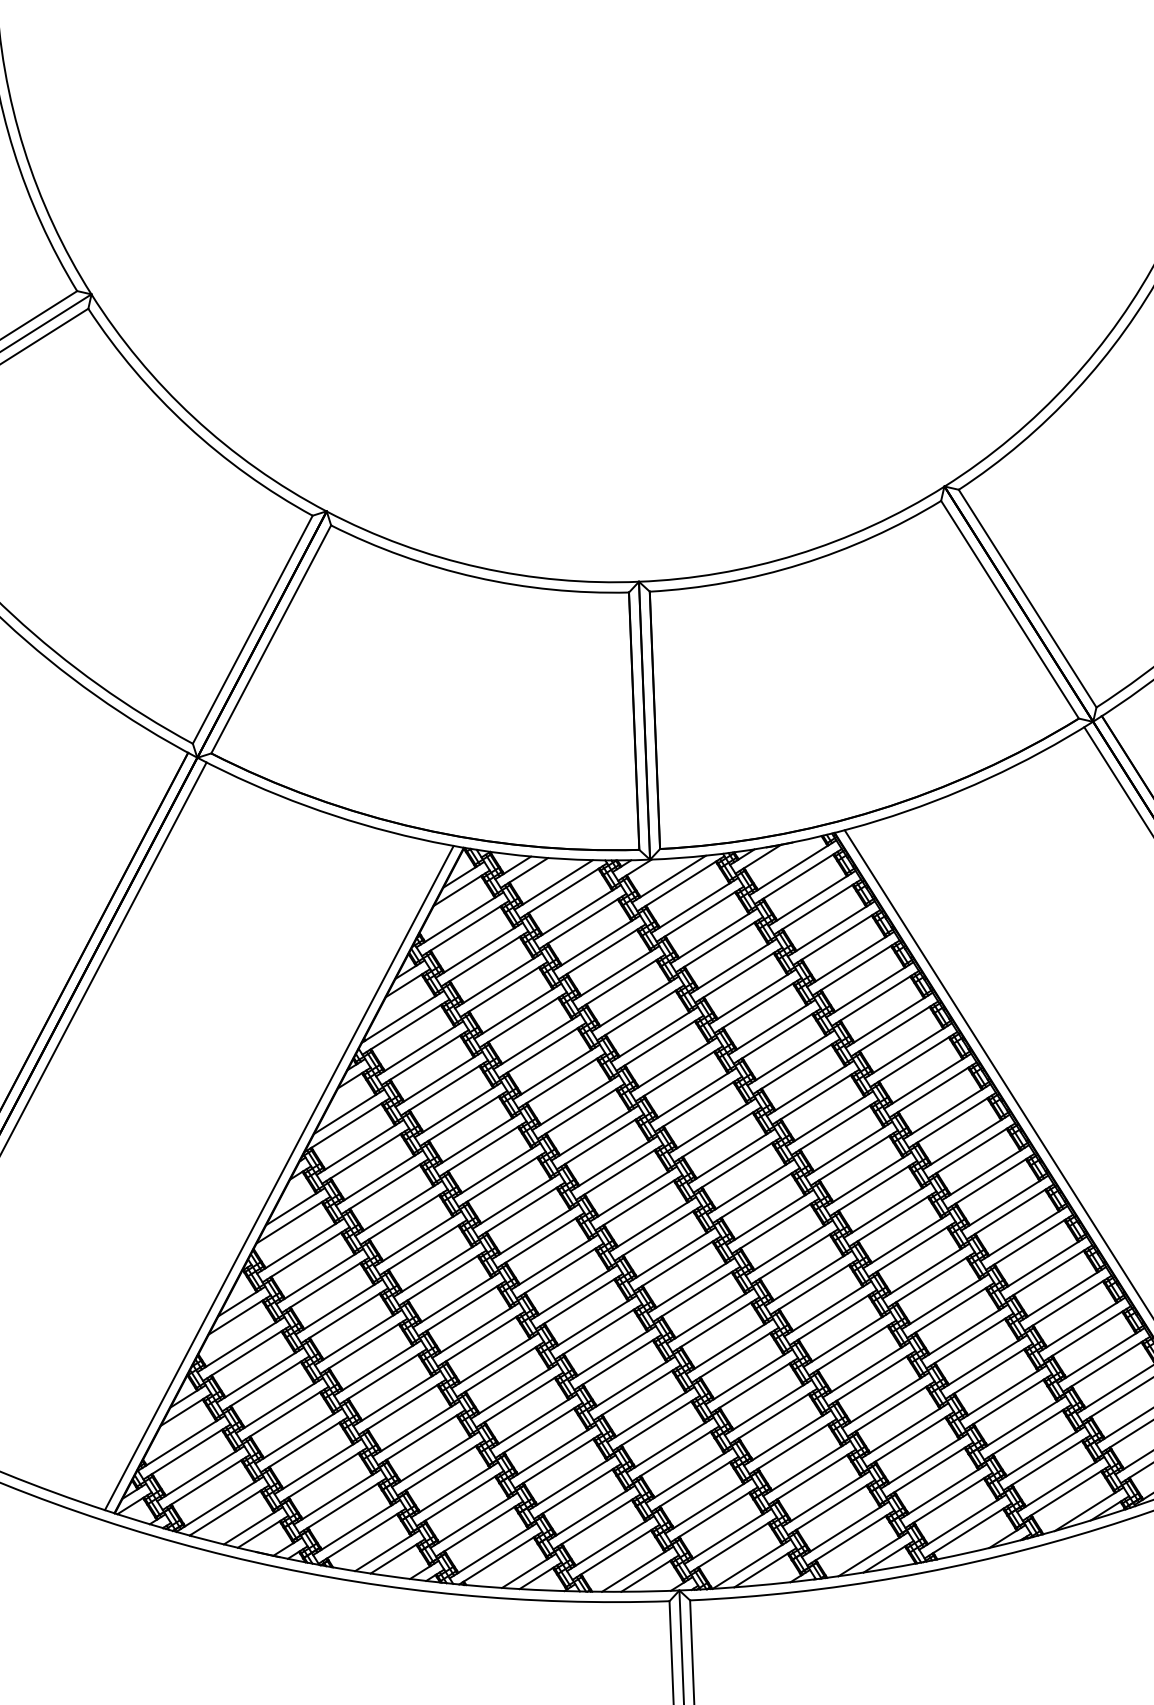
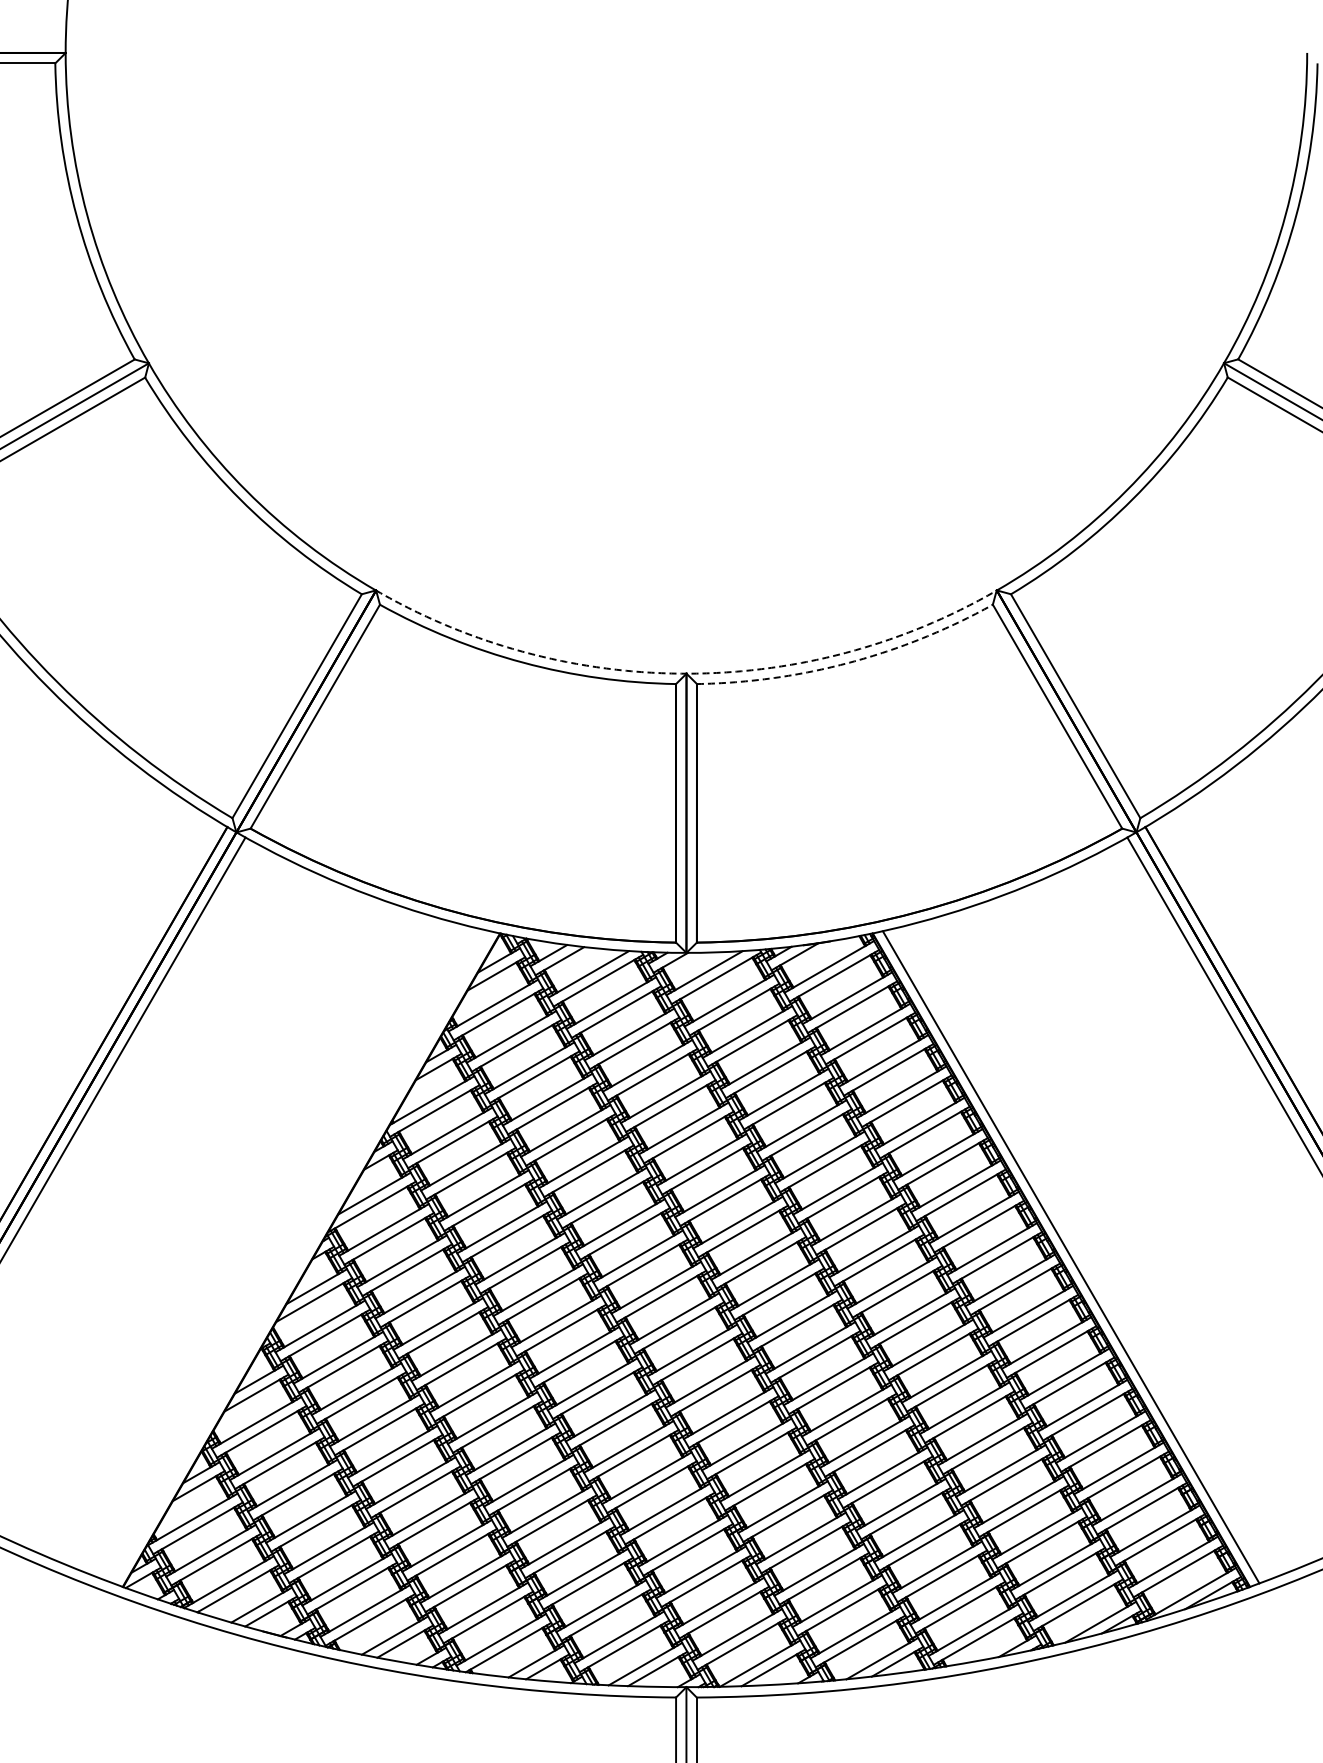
arc: (800, 564) -> (849, 662), solid -> dashed
arc: (638, 581) -> (686, 673), solid -> dashed
line: (279, 1178) -> (301, 1257), removed

